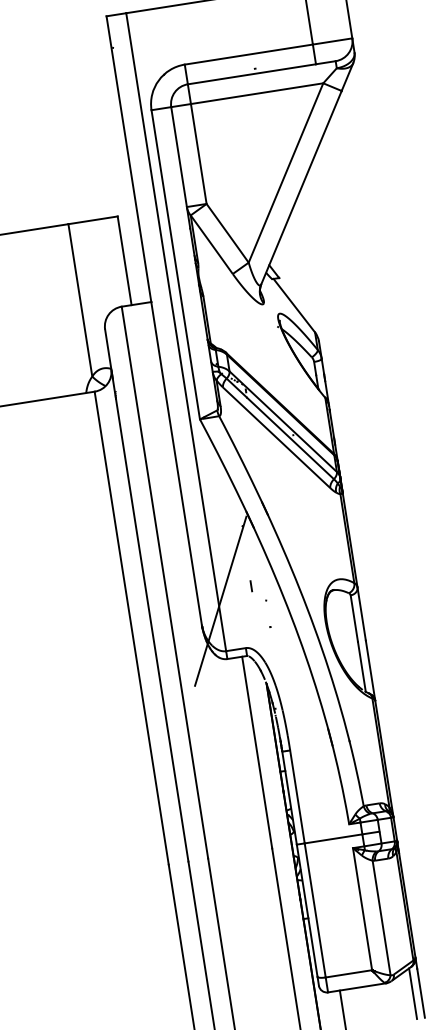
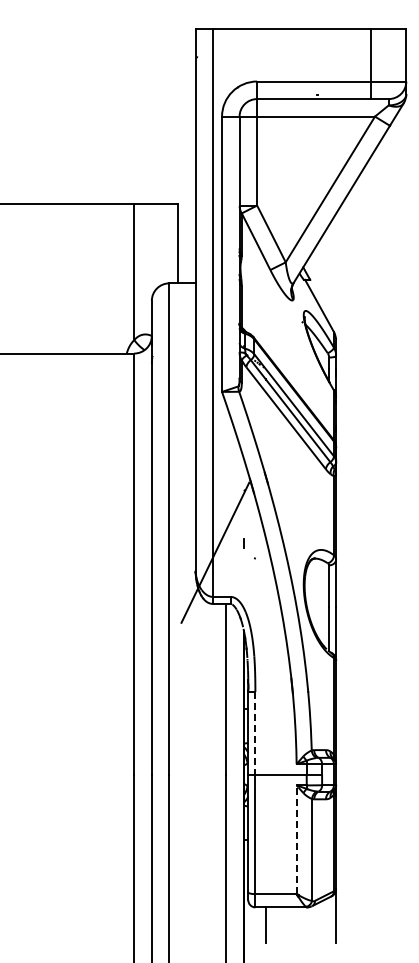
line: (297, 797) -> (255, 733), solid -> dashed
line: (362, 908) -> (296, 839), solid -> dashed
line: (413, 992) -> (329, 919), removed

